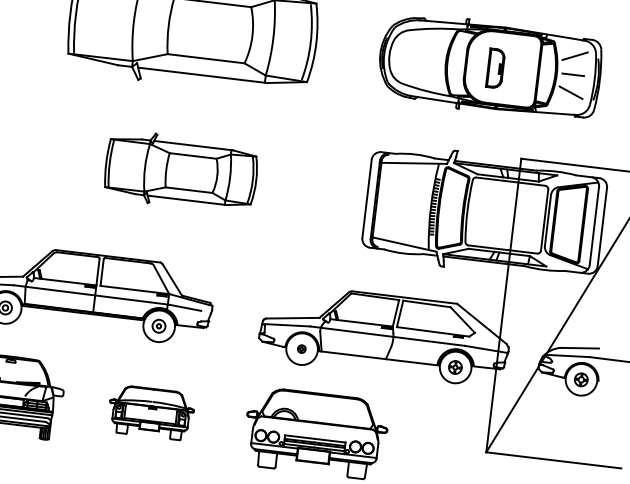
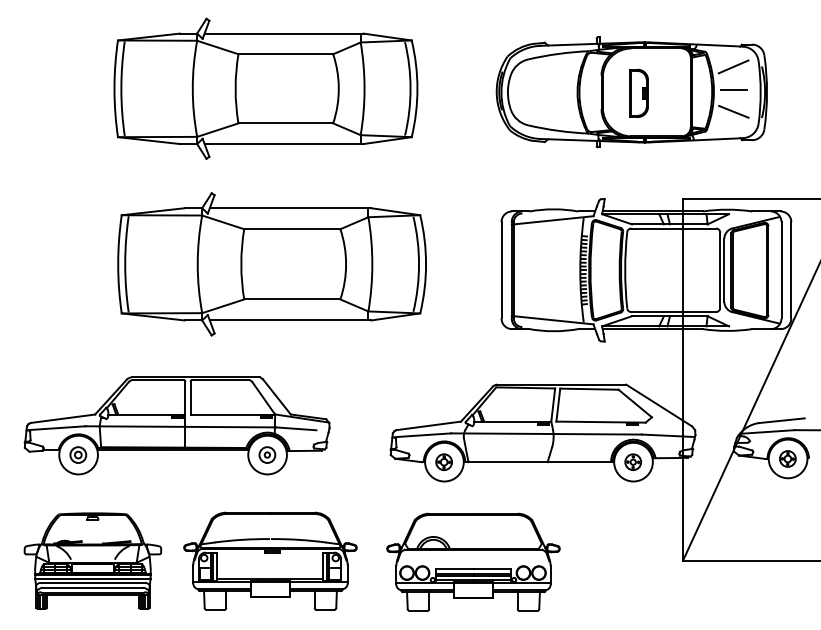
part: (180, 171) -> (271, 264), size x1.67
part: (301, 348) -> (443, 461), size x1.67
part: (151, 412) -> (270, 560), size x1.67

